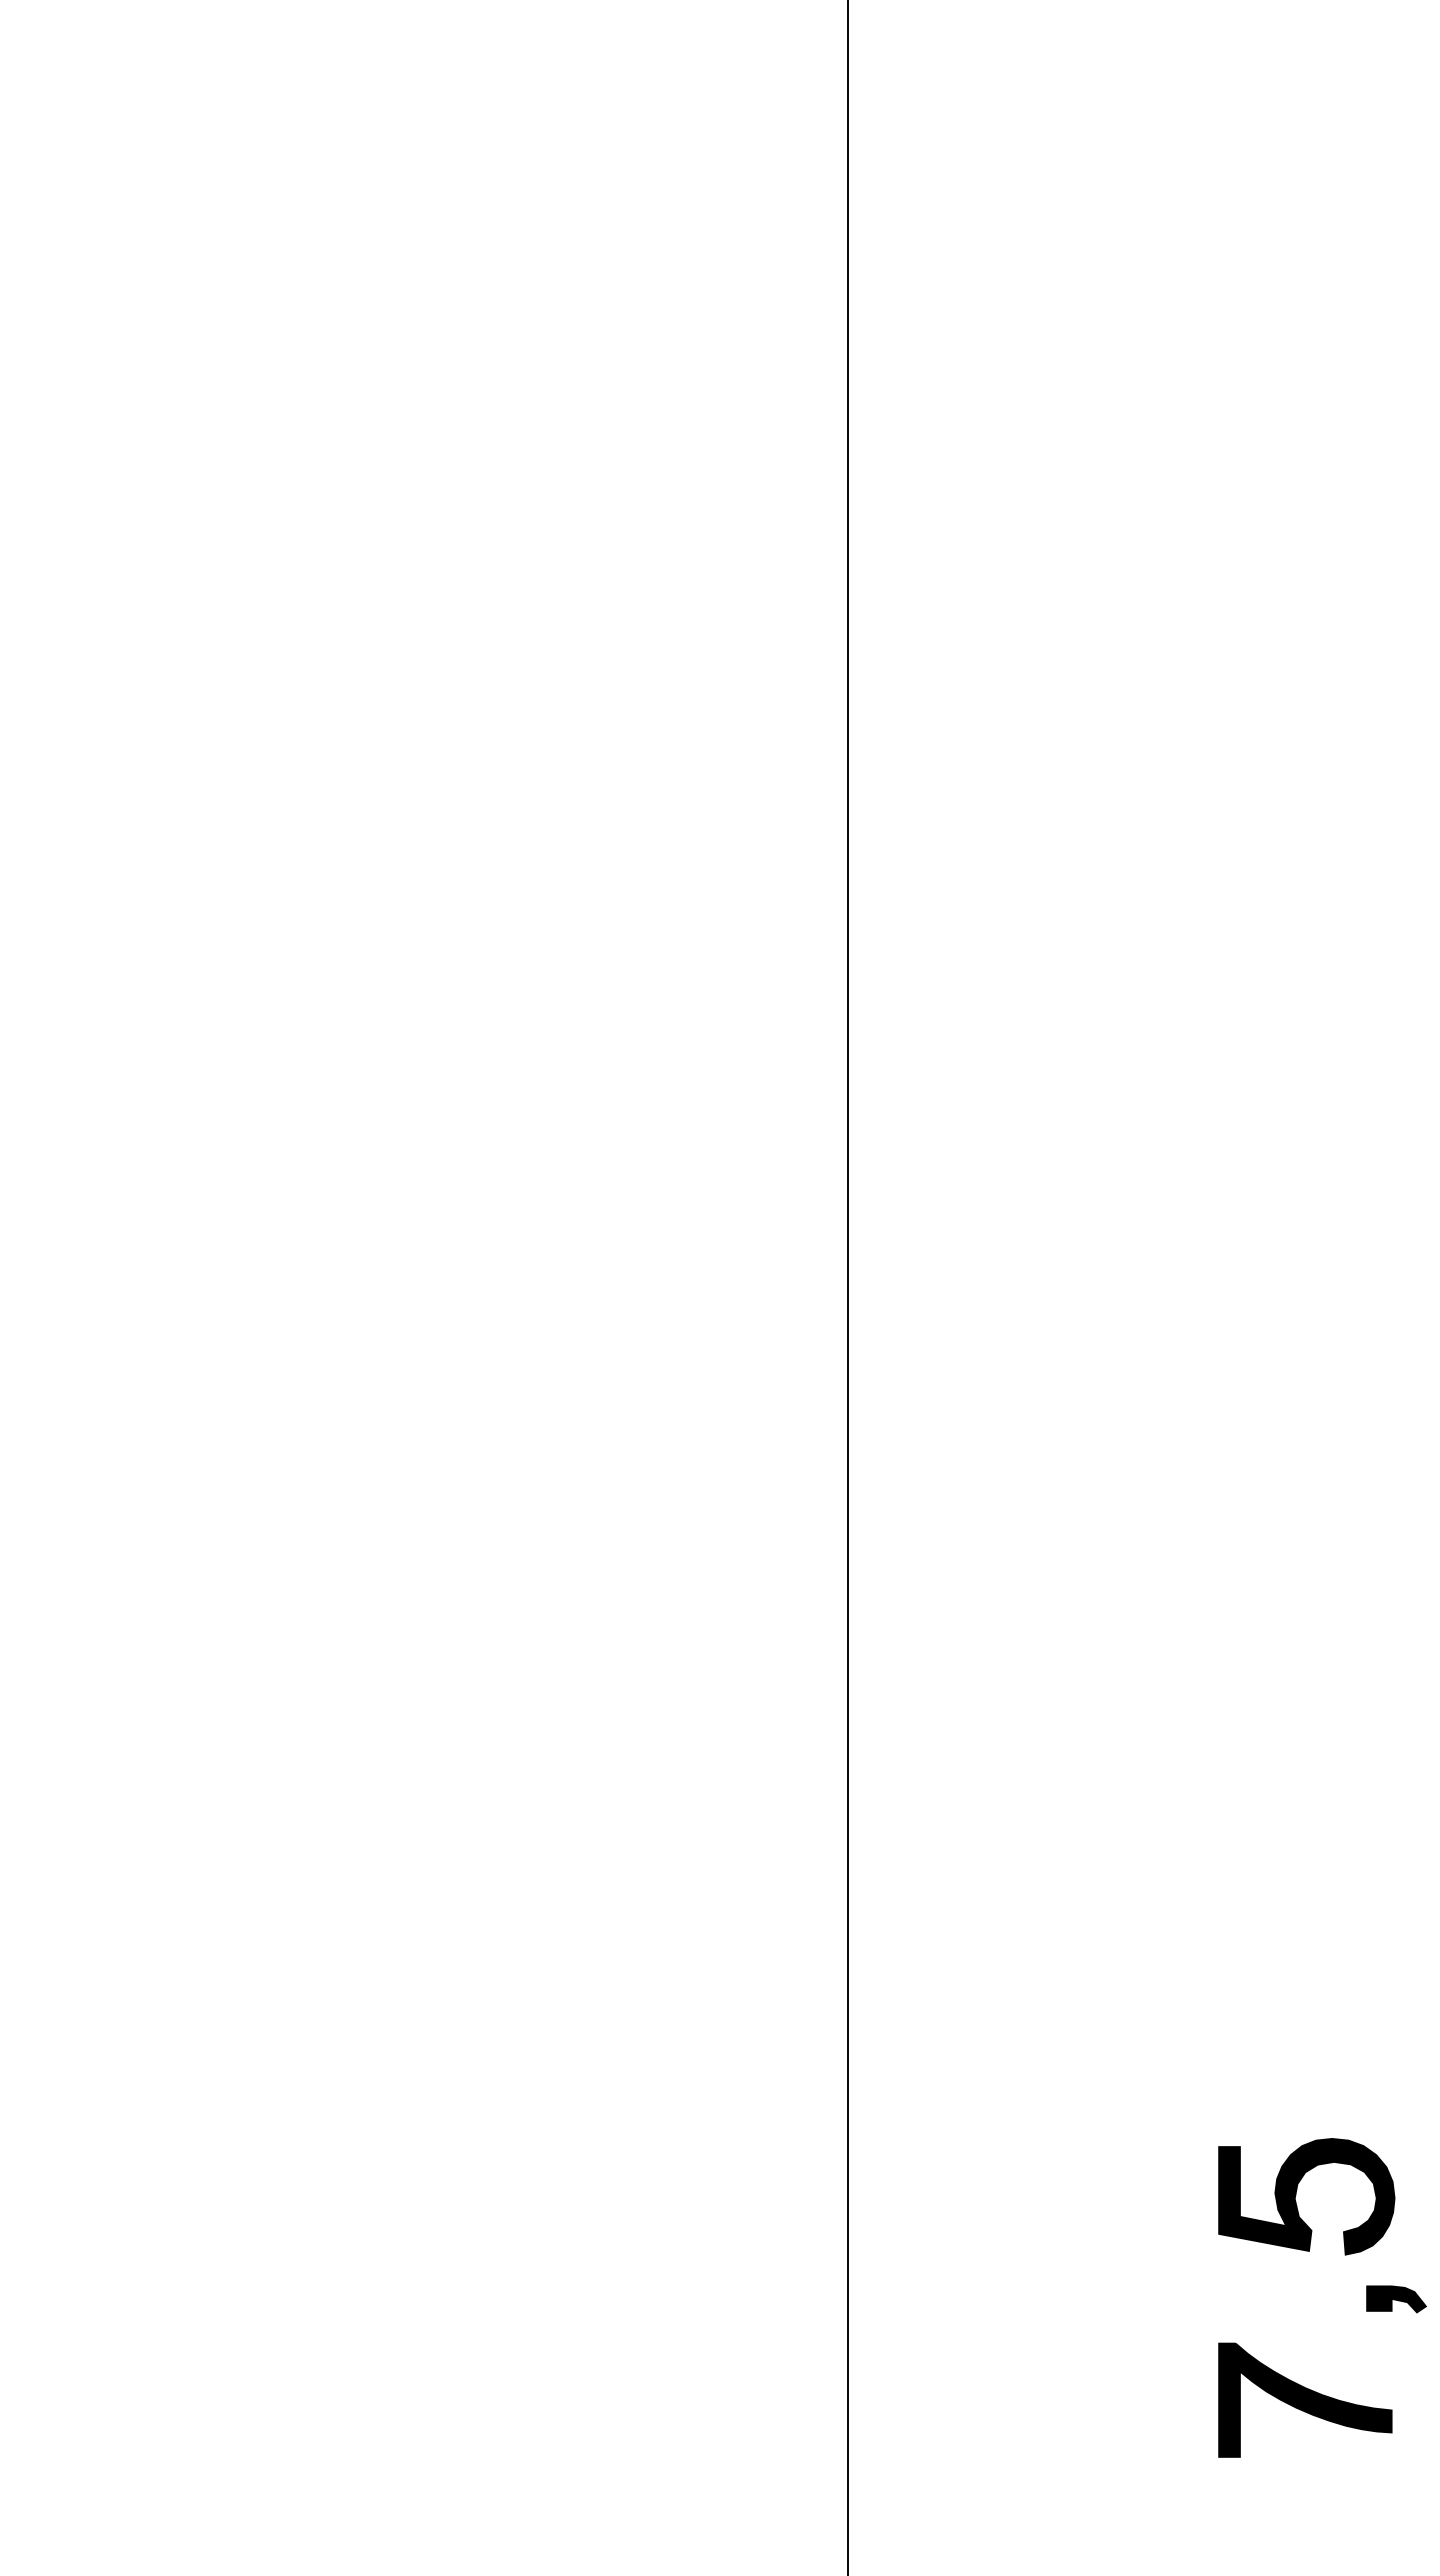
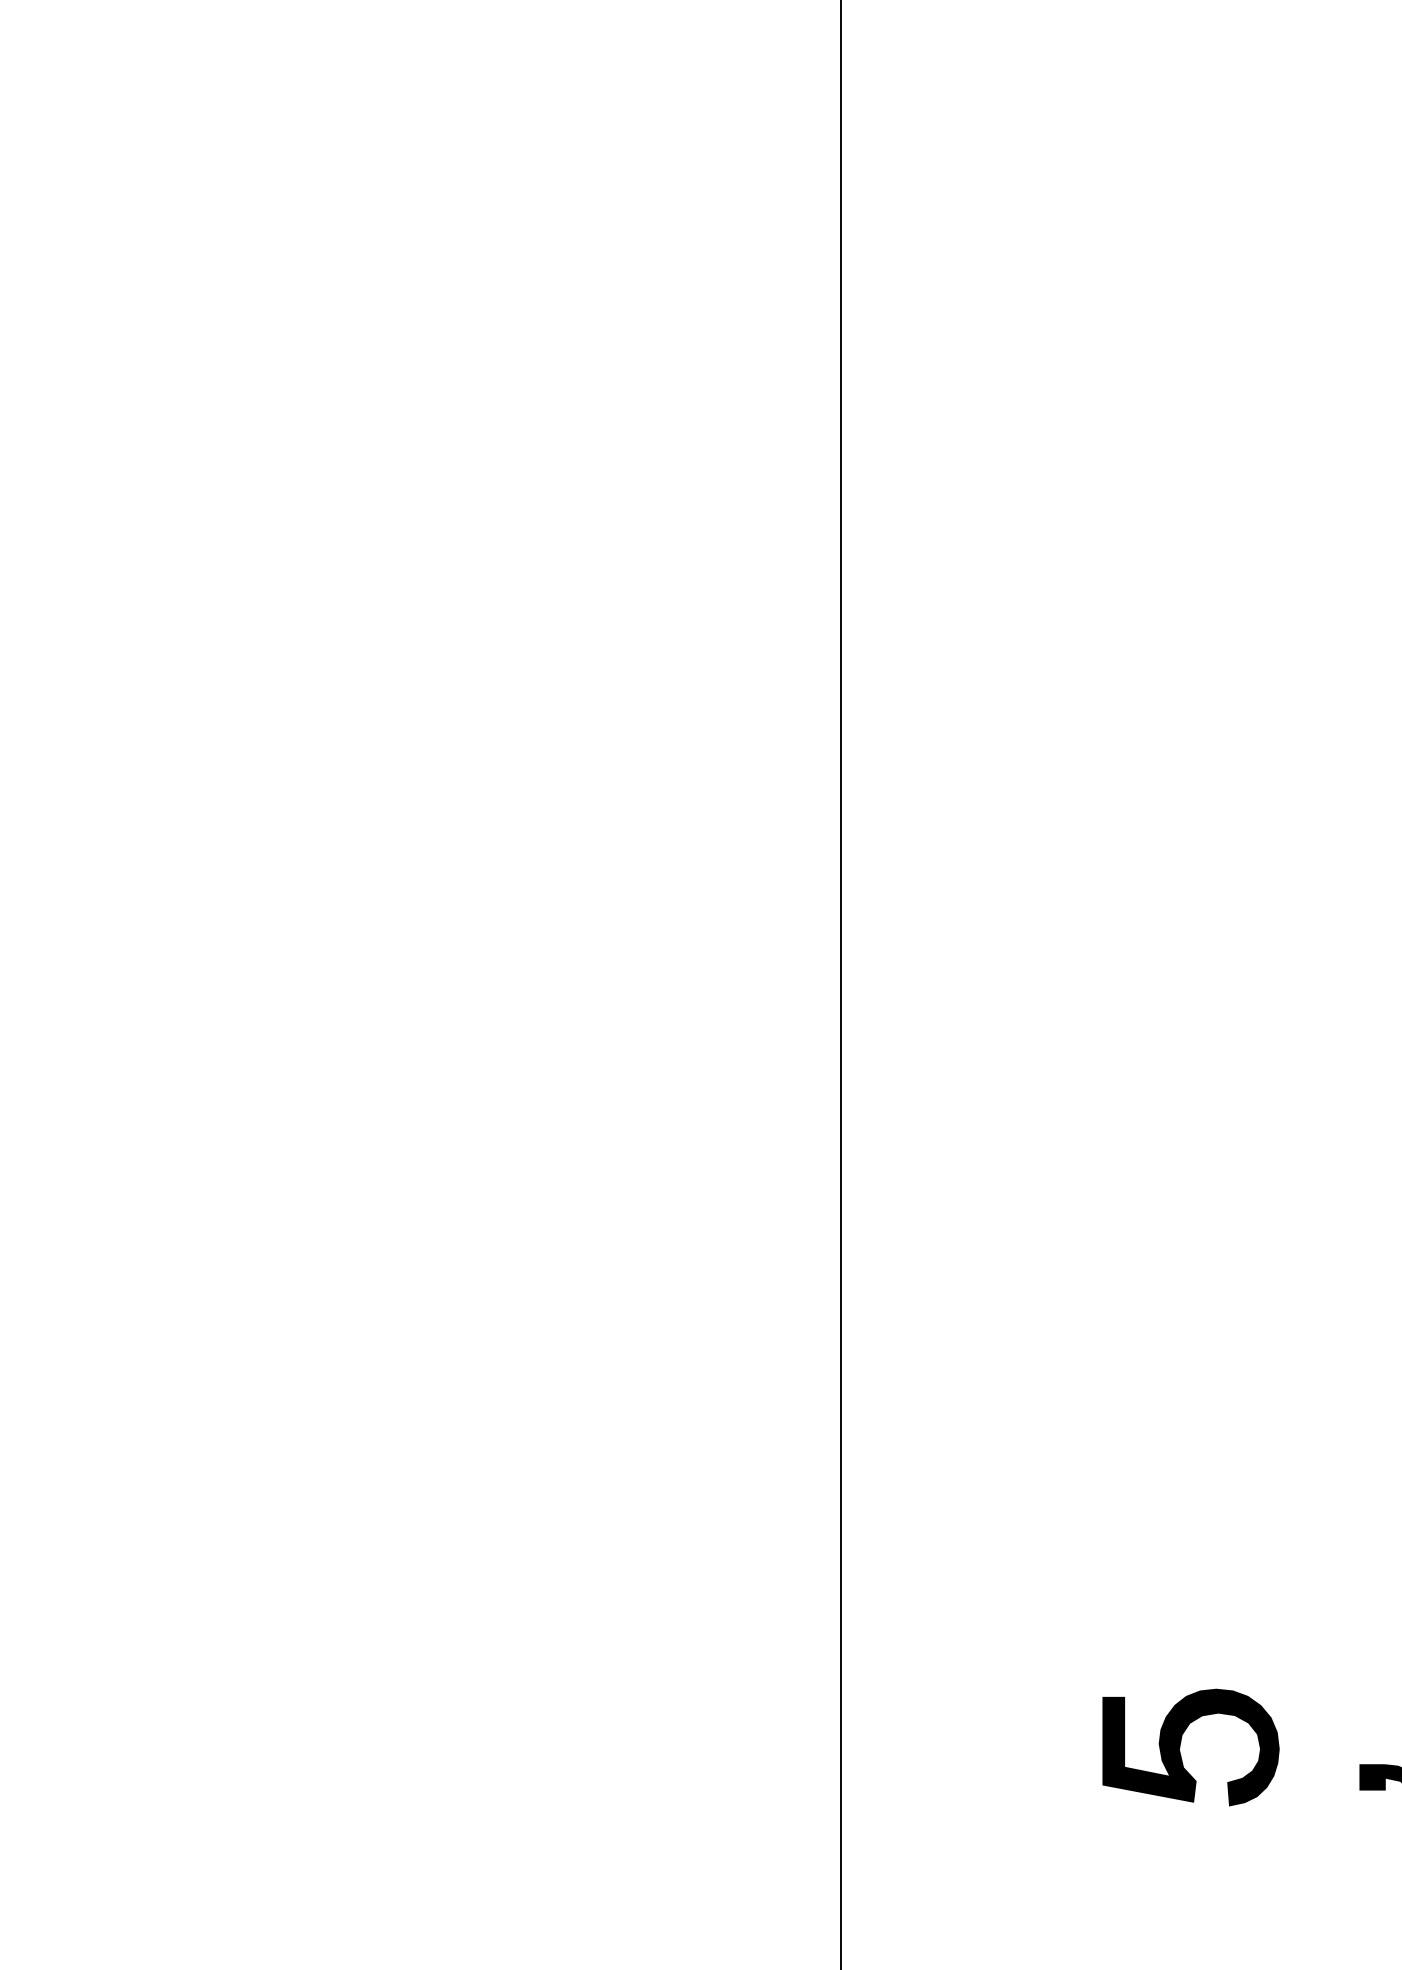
part: (1296, 2195) -> (1180, 1746), moved
part: (1305, 2399) -> (1298, 1878), removed

